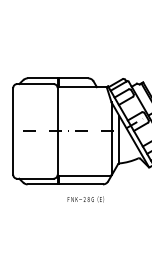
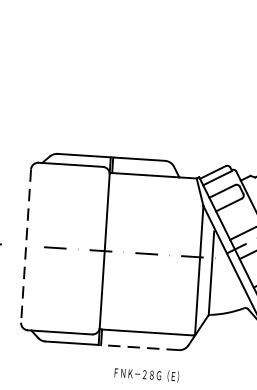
line: (13, 131) -> (26, 246), solid -> dashed
line: (80, 184) -> (139, 347), solid -> dashed

